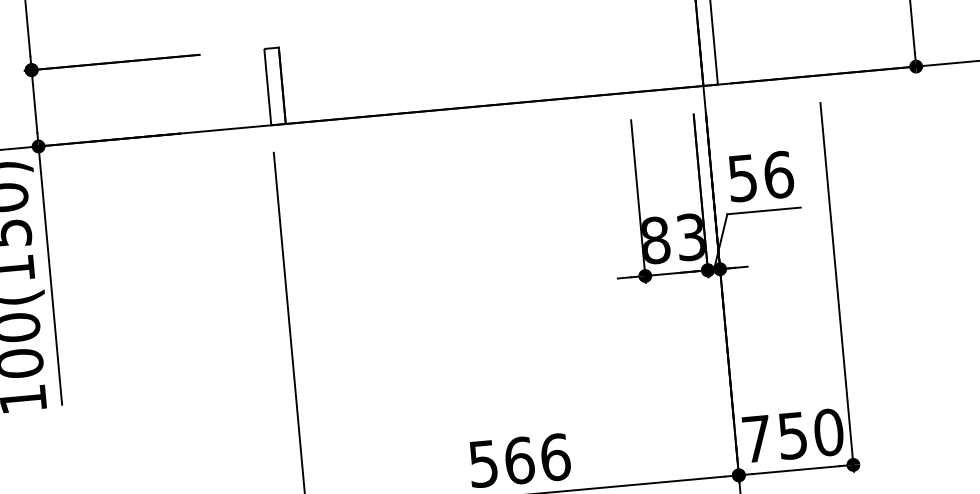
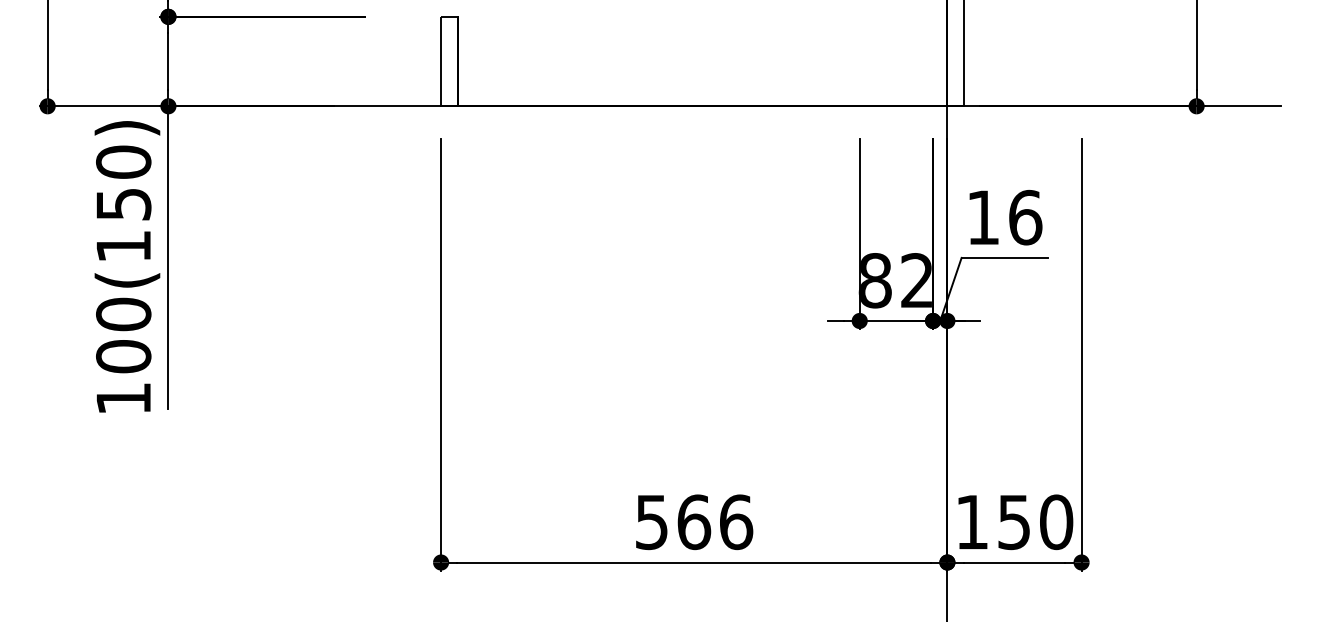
text: (742, 178) -> (982, 217), 56 -> 16
text: (690, 237) -> (916, 280), 83 -> 82
text: (756, 439) -> (971, 522), 750 -> 150

